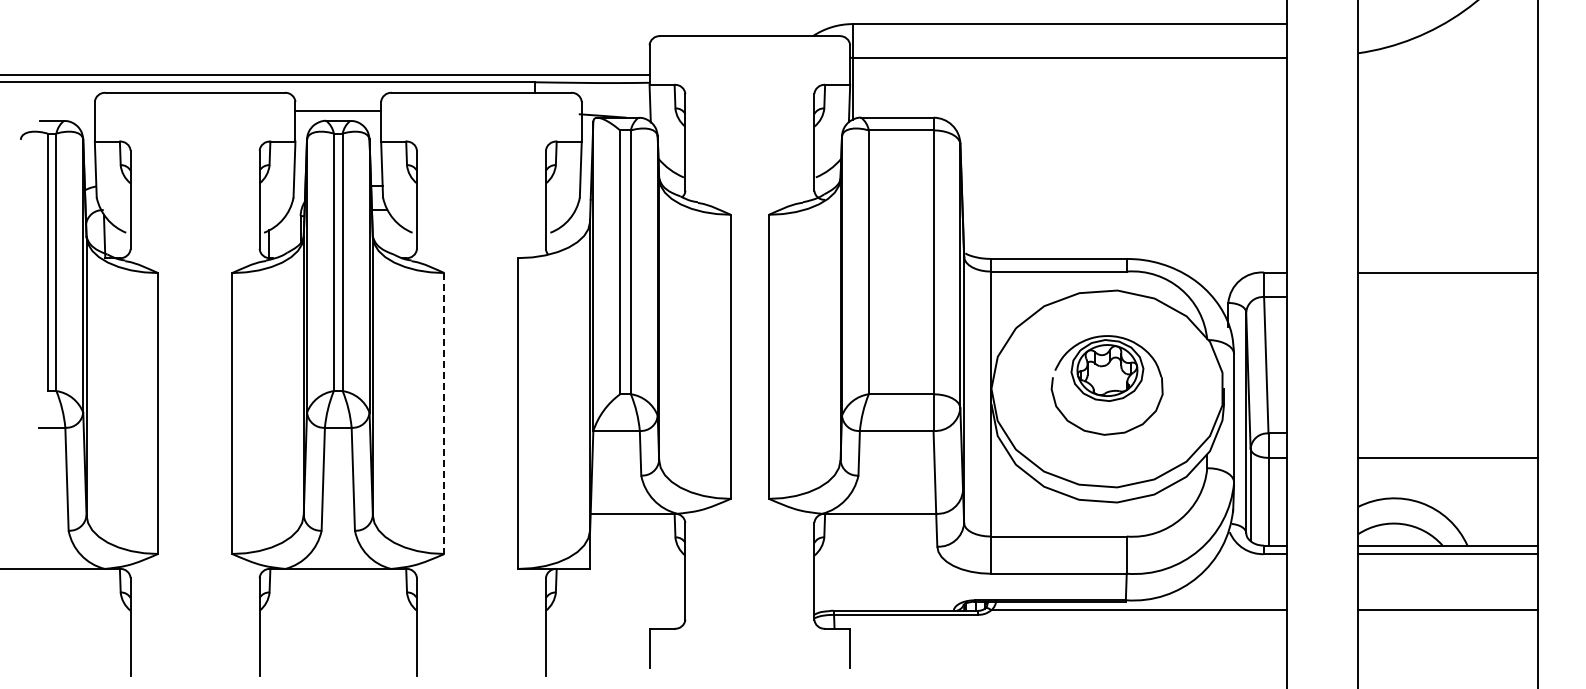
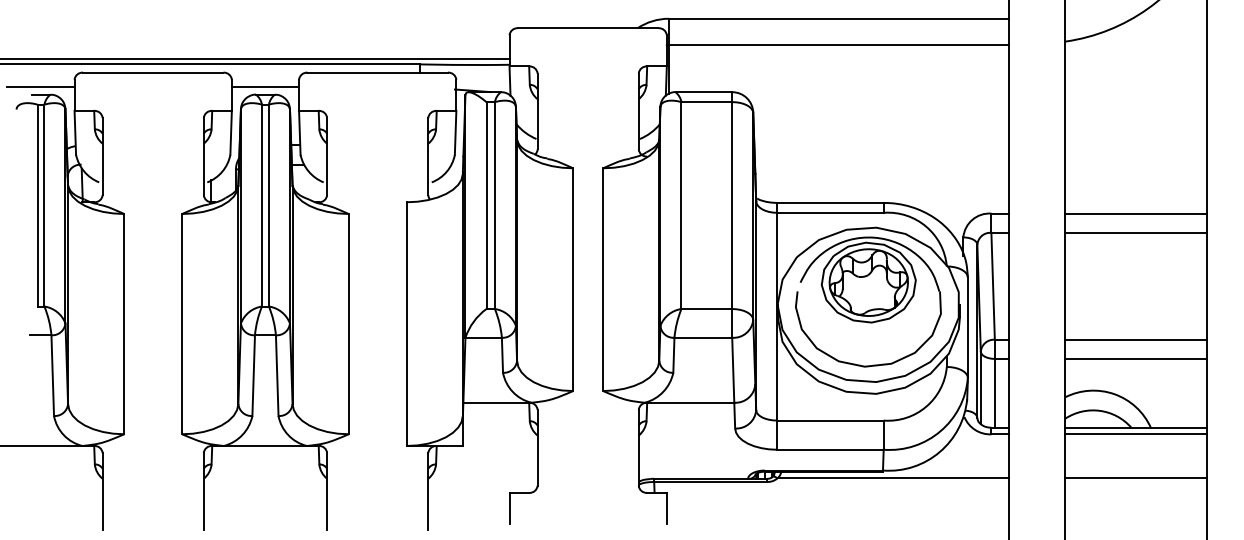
line: (51, 111) -> (40, 87), added
line: (1448, 297) -> (1135, 233), added
part: (1106, 385) -> (867, 302), size x1.67
line: (444, 414) -> (348, 324), dashed -> solid
line: (1448, 433) -> (1135, 339), added

